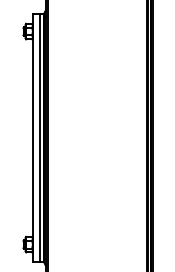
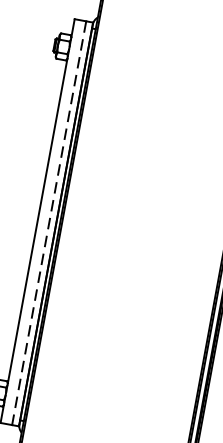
line: (39, 138) -> (48, 223), solid -> dashed

